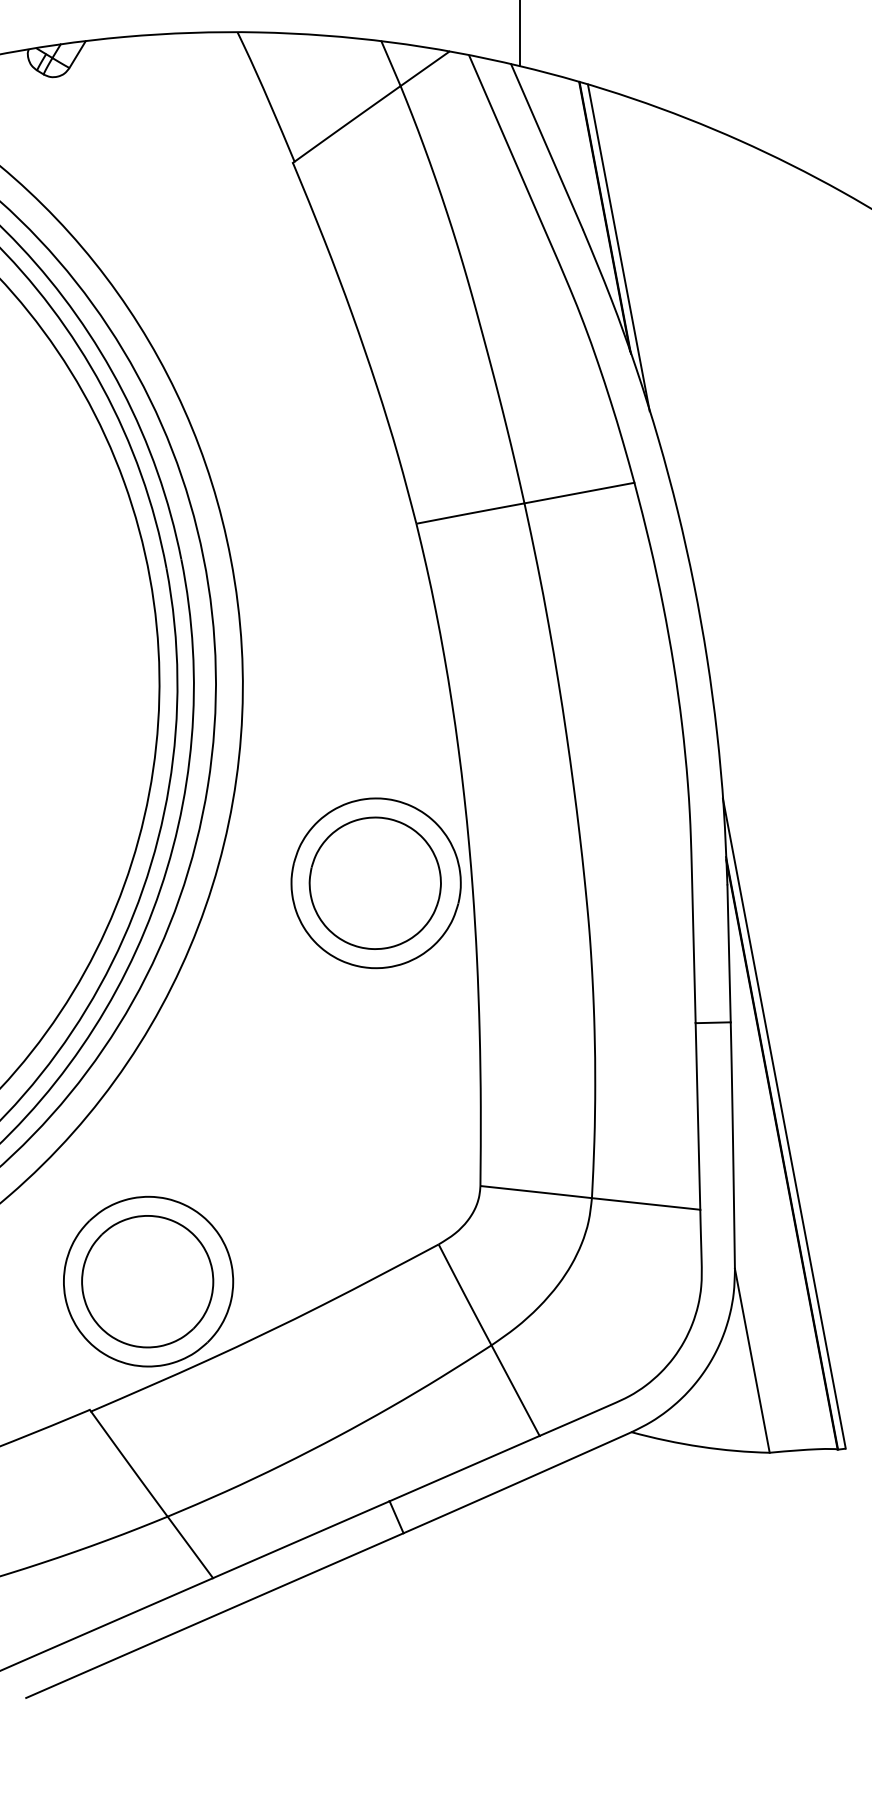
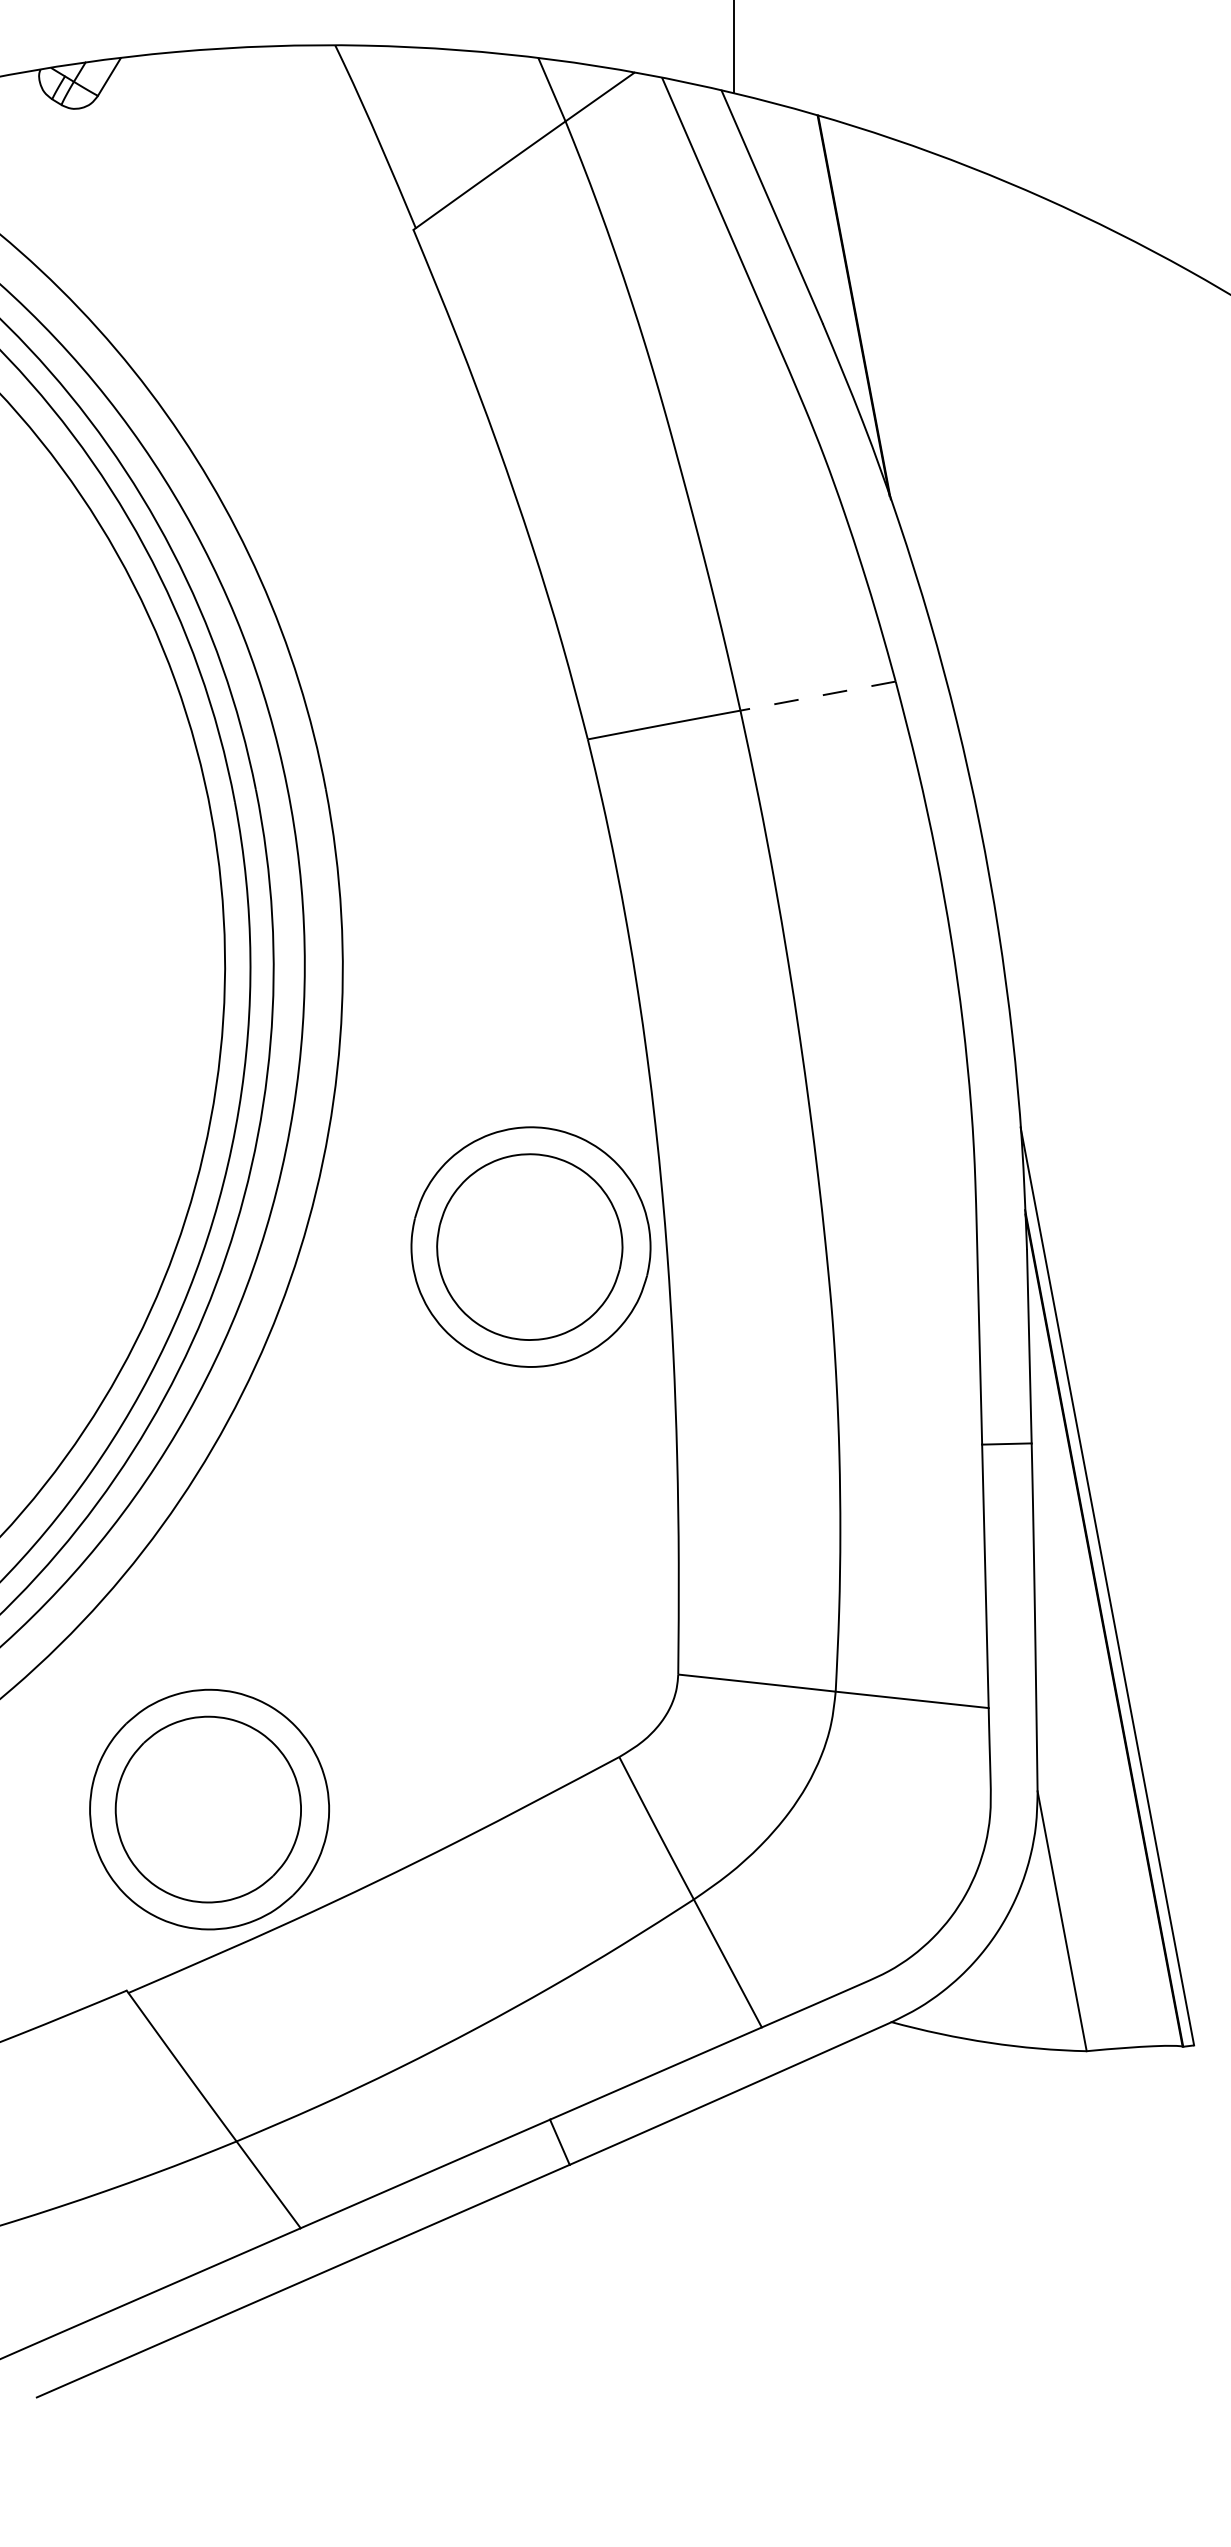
line: (618, 247) -> (873, 349), removed
line: (579, 493) -> (818, 696), solid -> dashed

